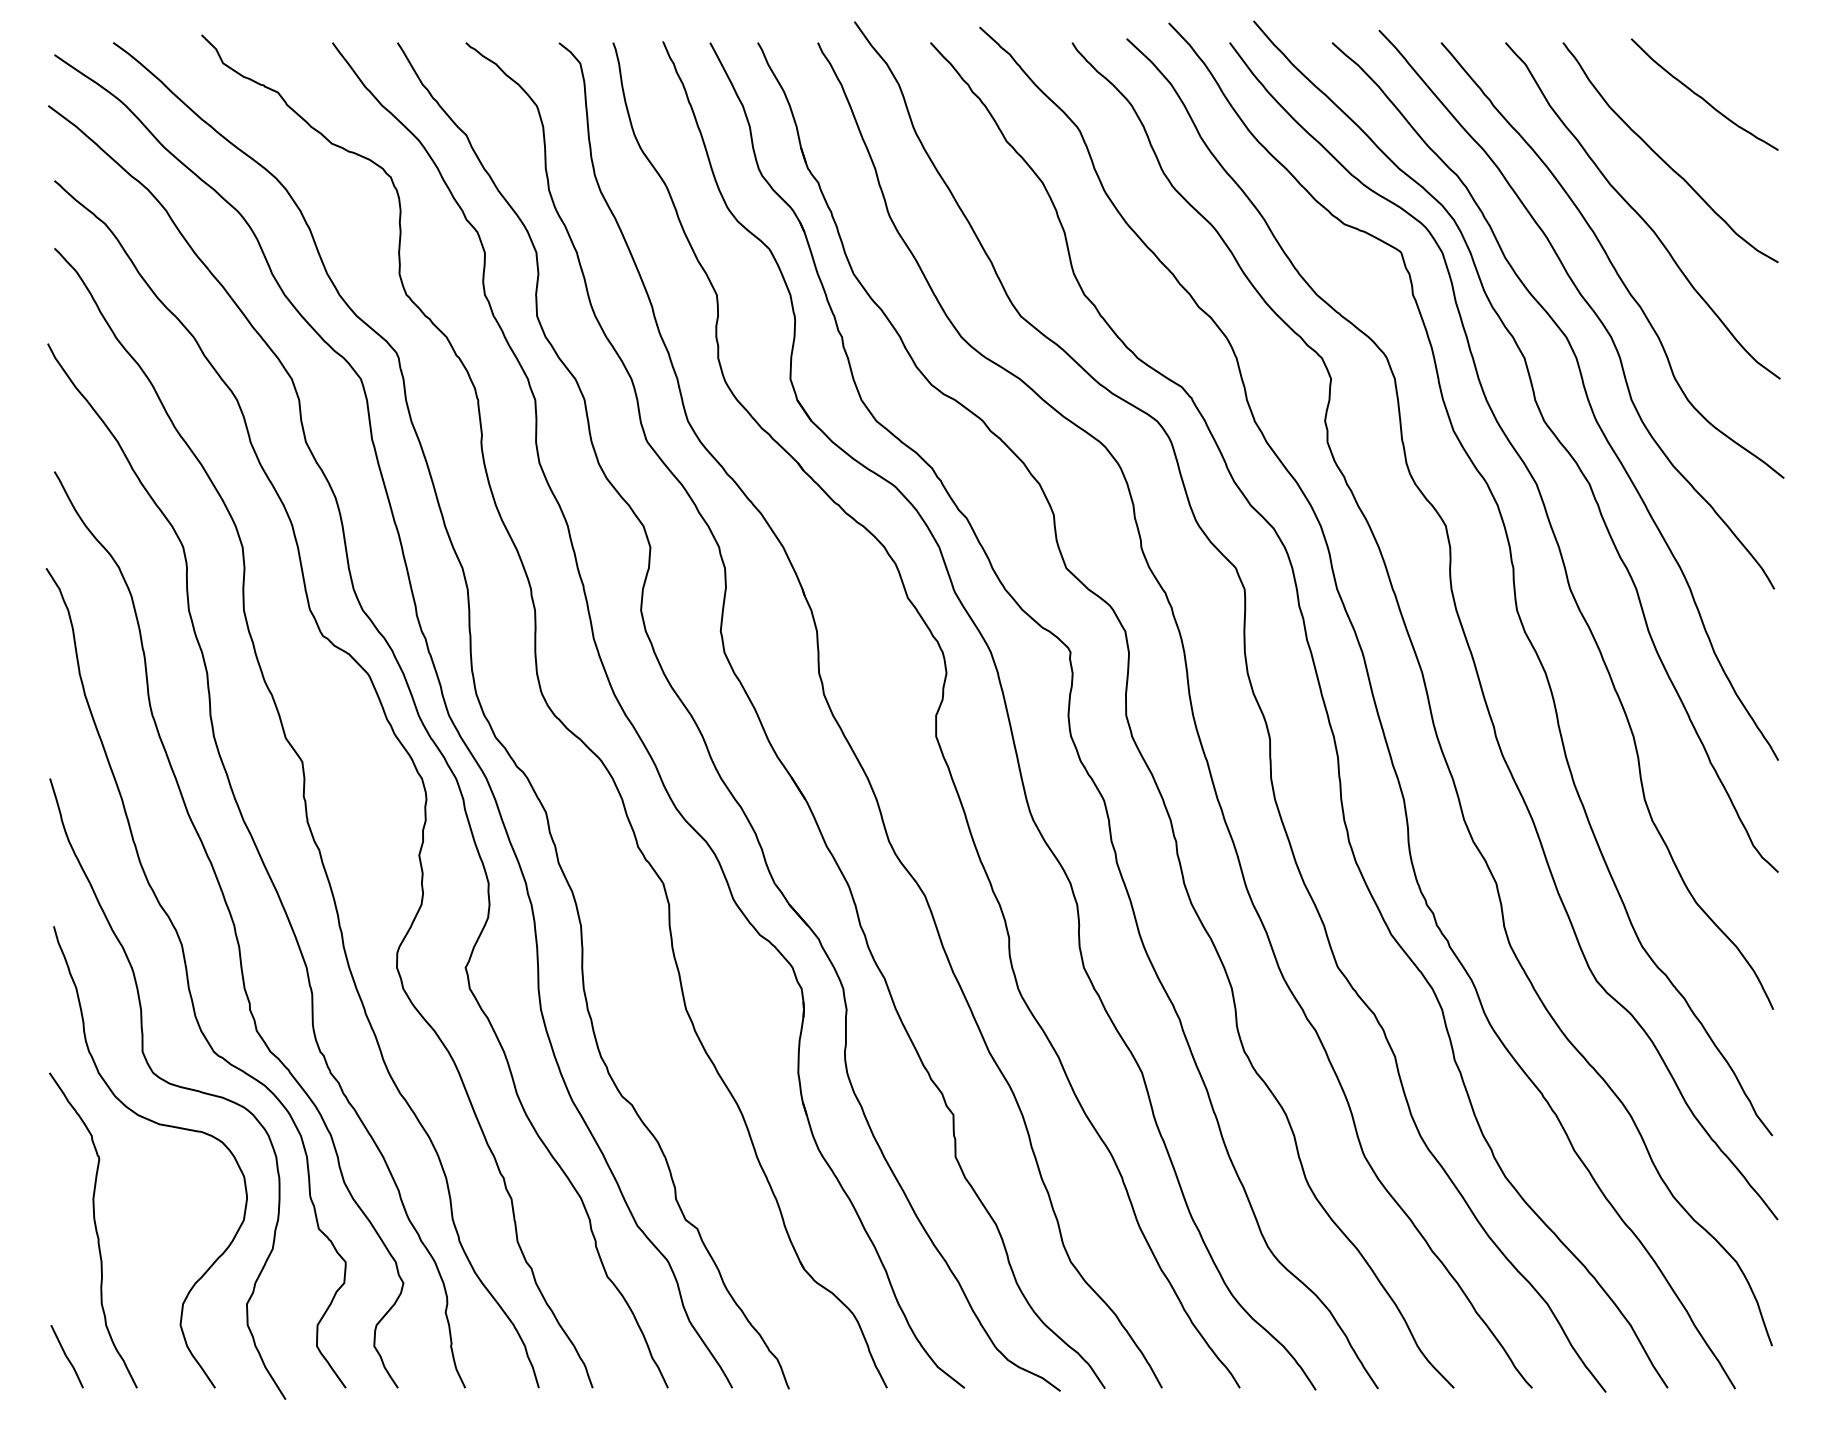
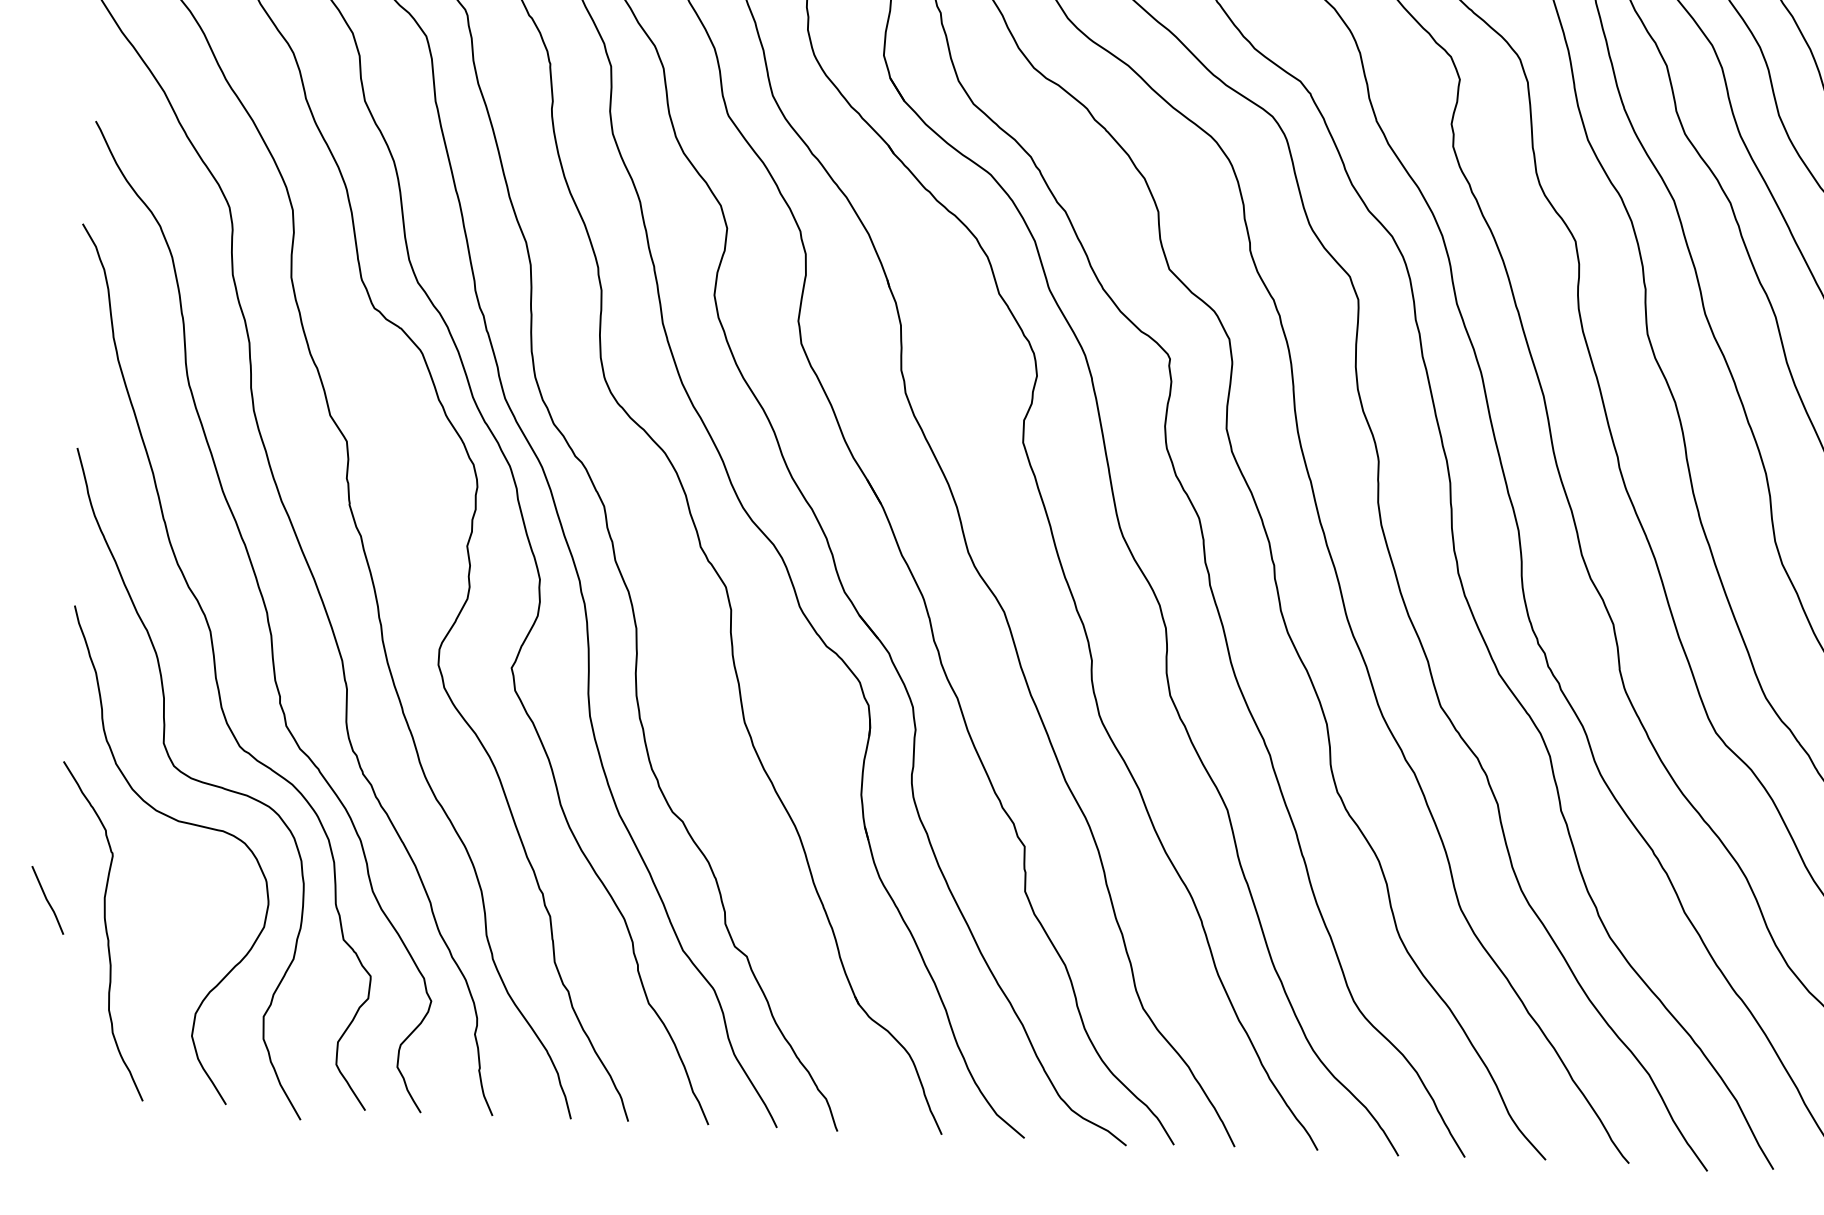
line: (66, 1356) -> (47, 900), moved

